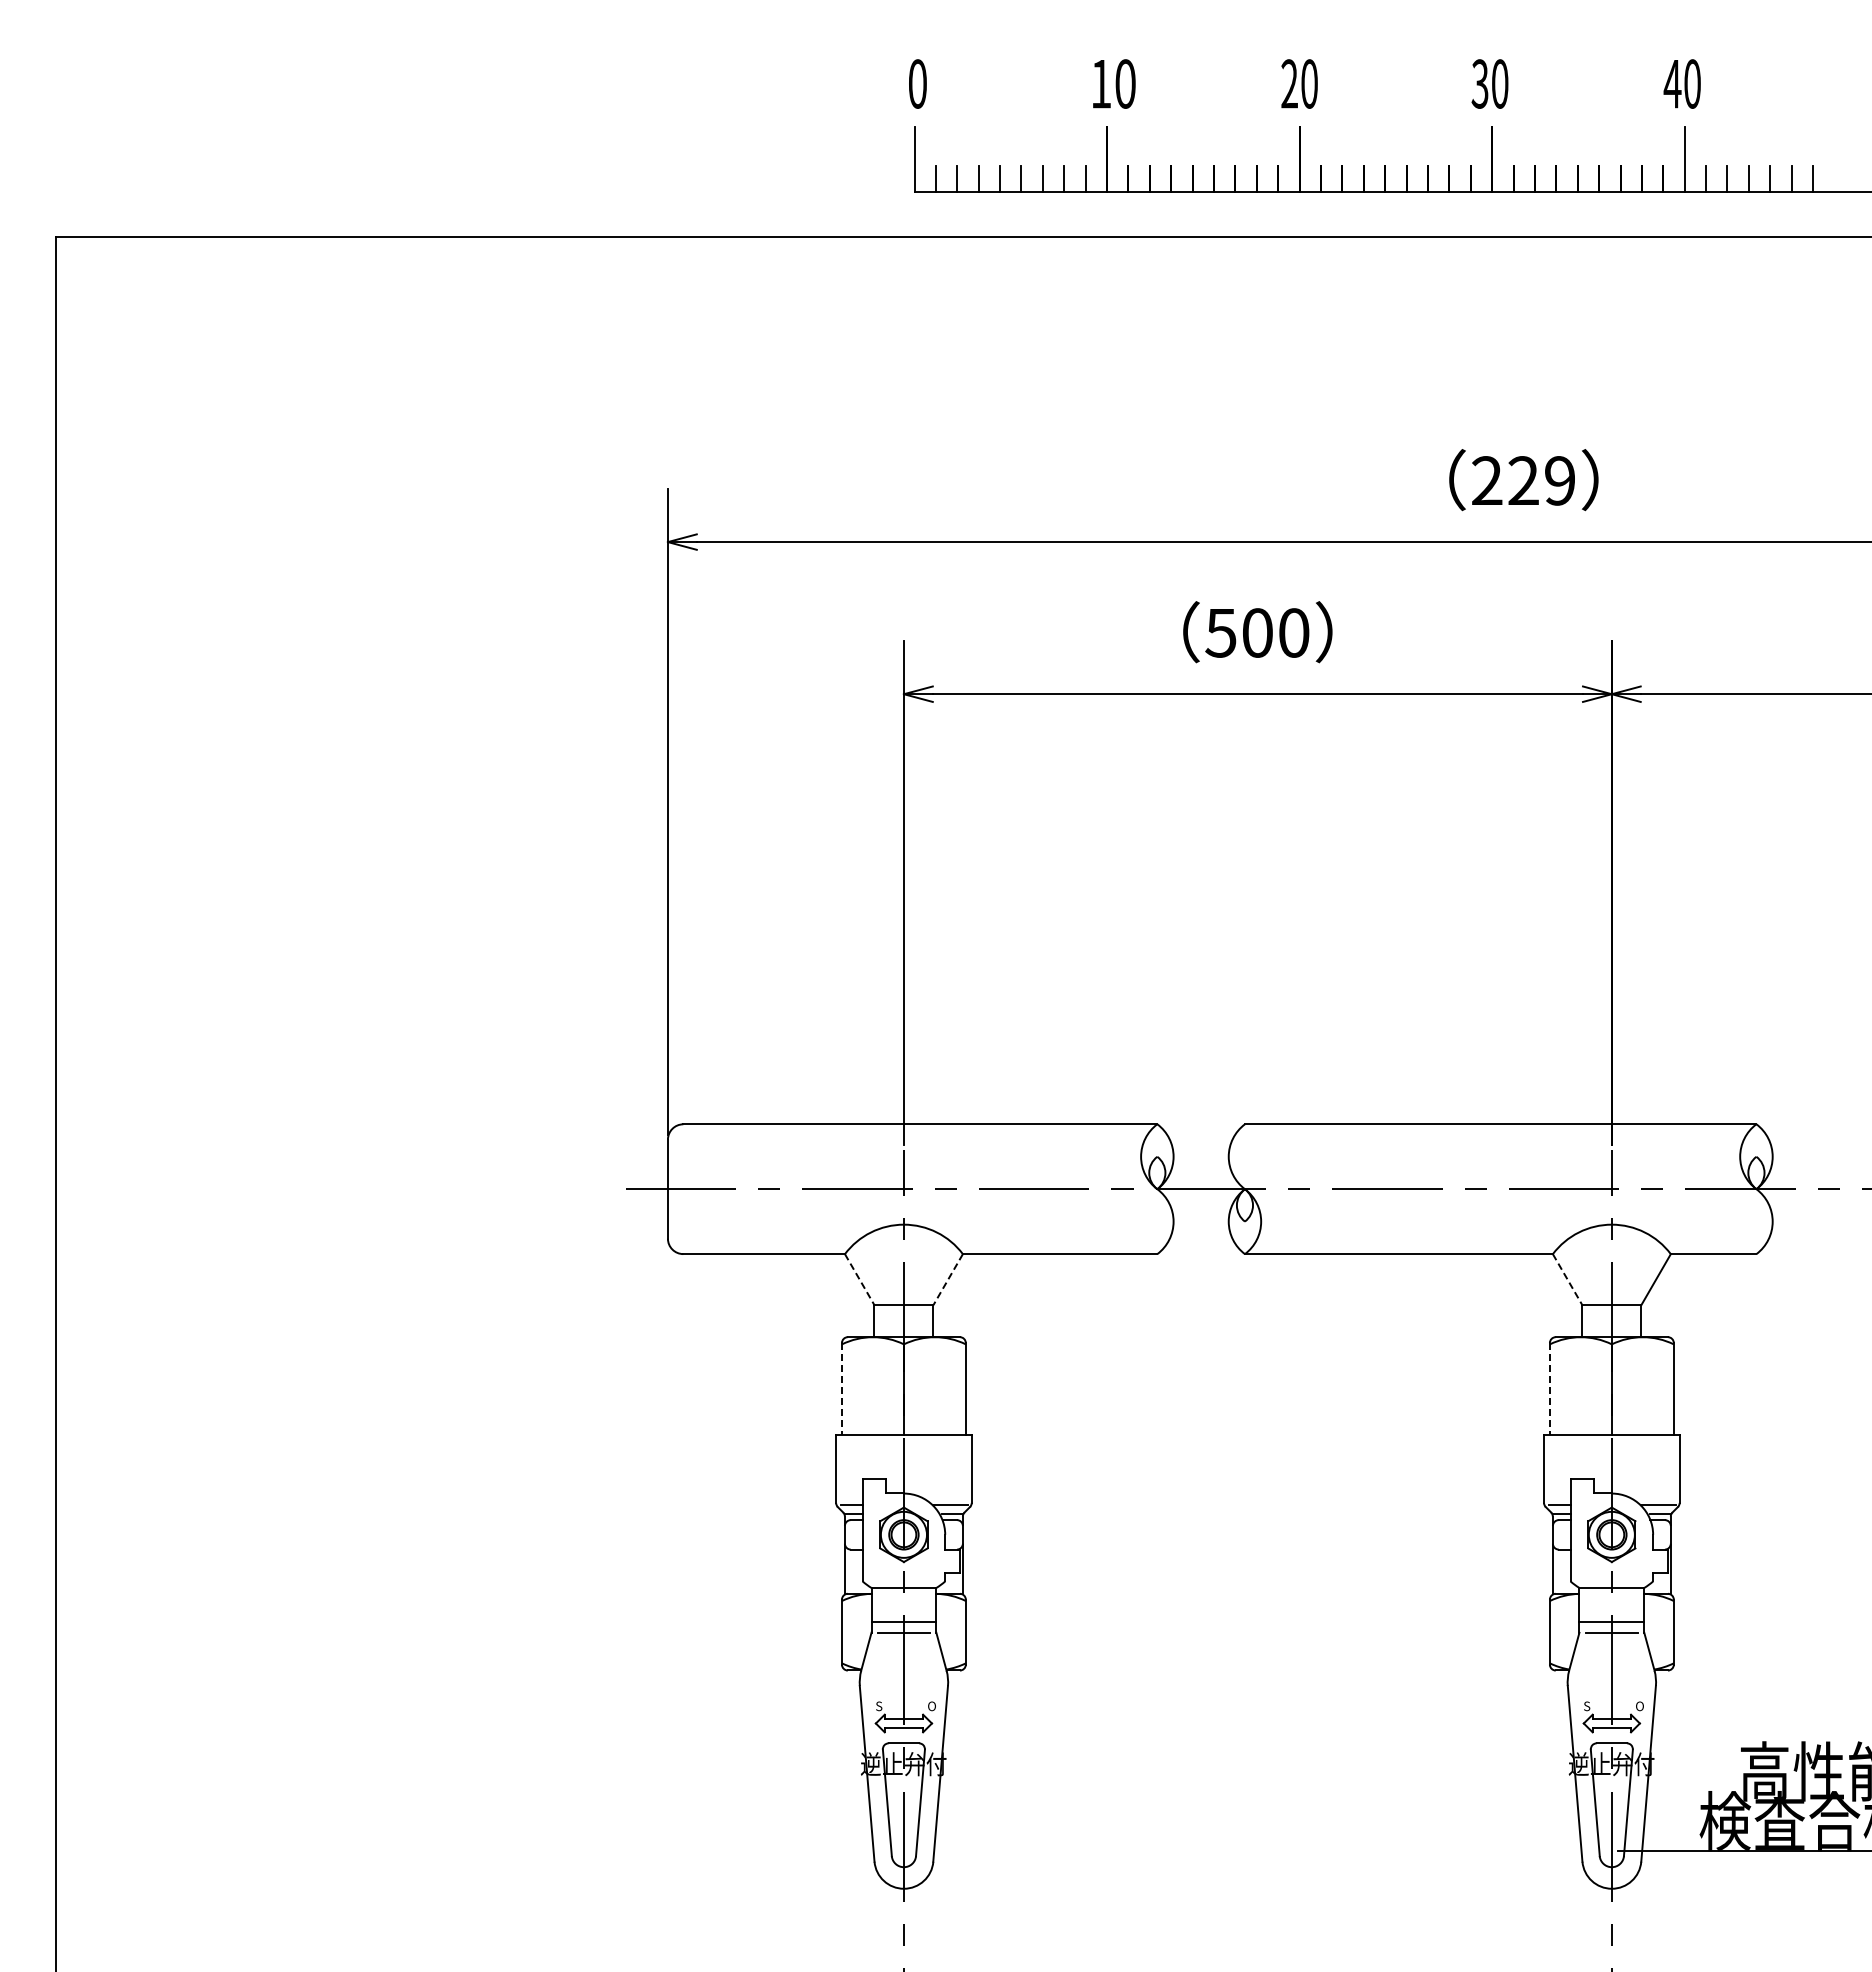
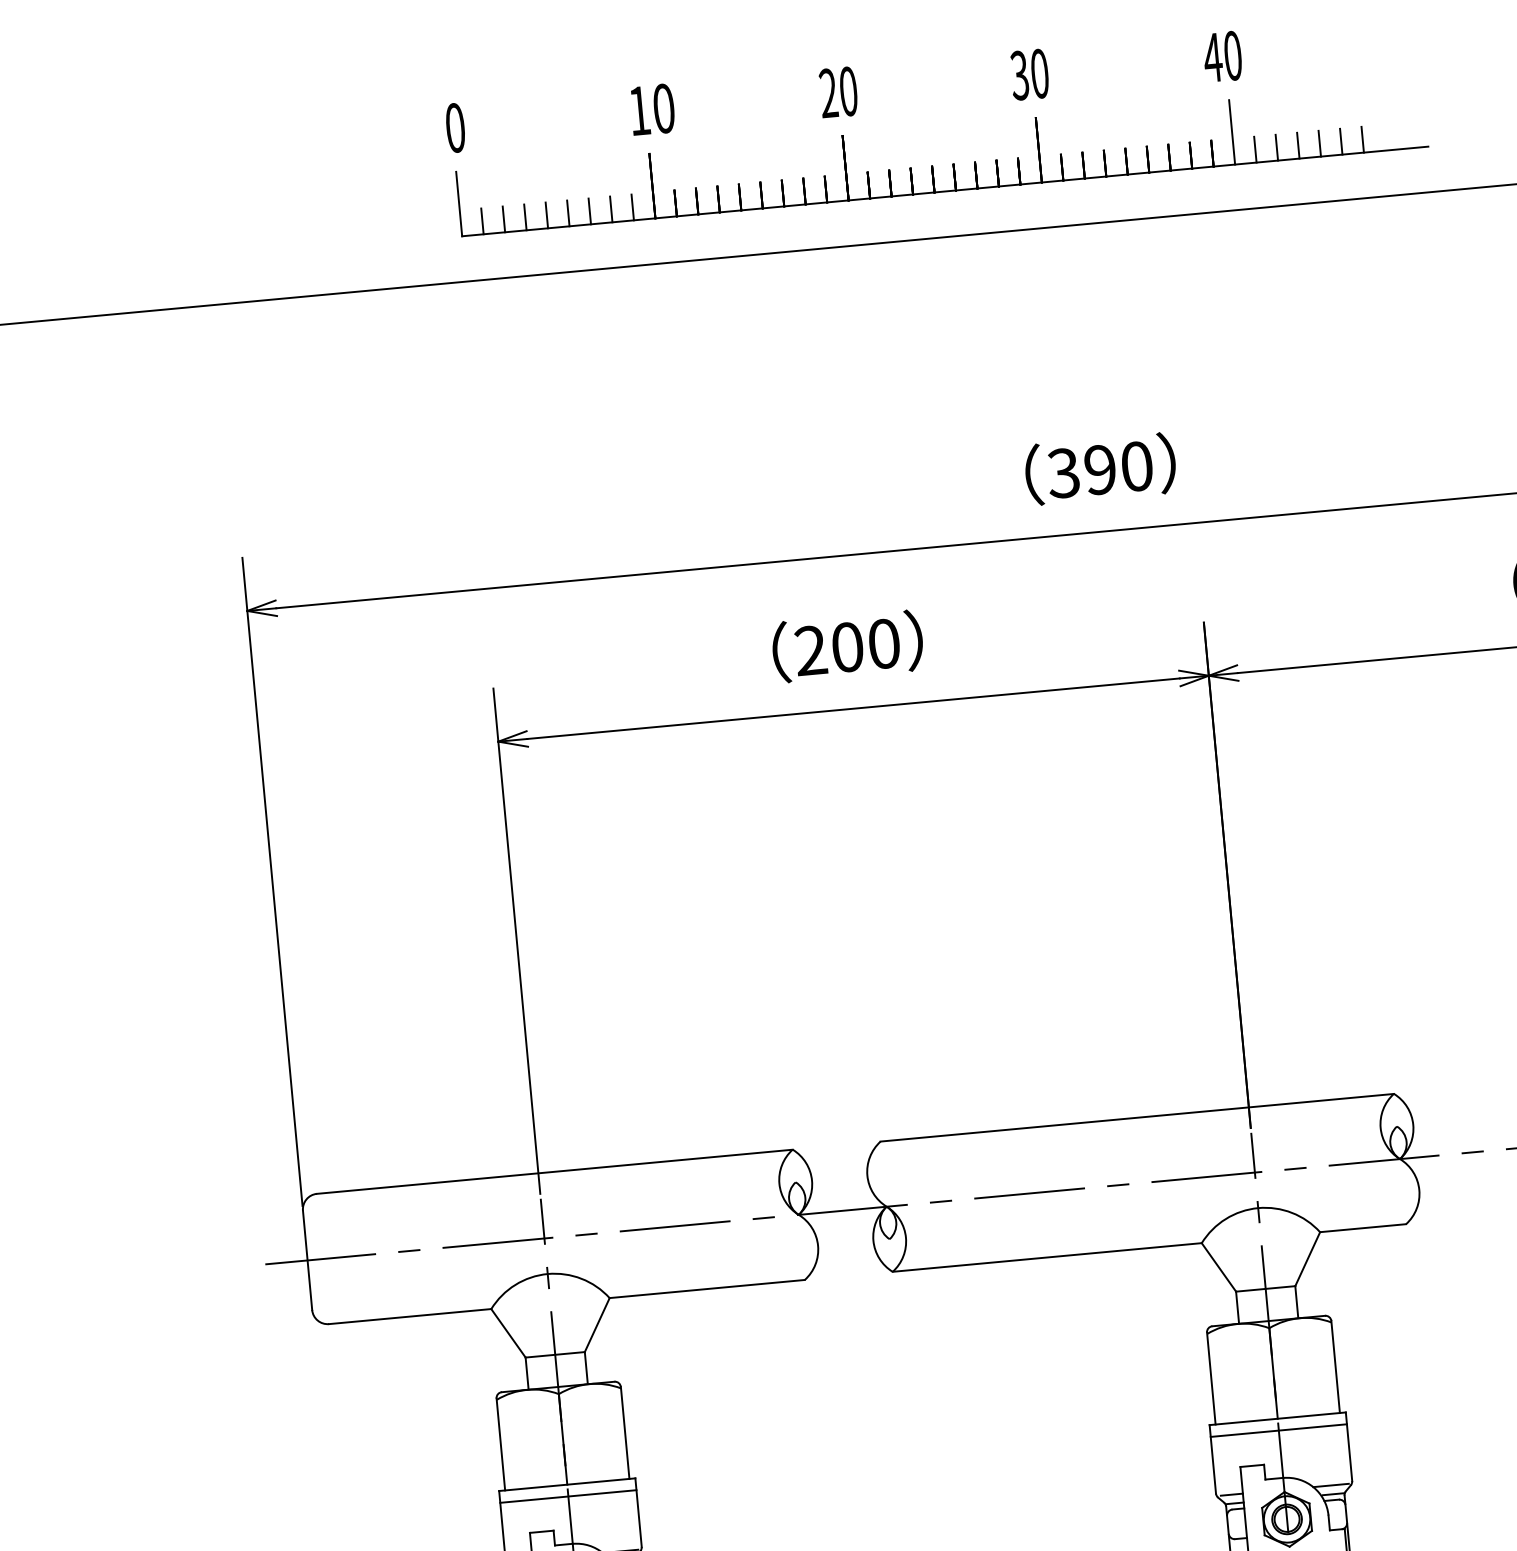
text: (1523, 480) -> (1100, 469), 229 -> 390
text: (1220, 632) -> (810, 650), 500 -> 200
line: (859, 1280) -> (508, 1334), dashed -> solid
line: (947, 1280) -> (596, 1326), dashed -> solid
line: (1567, 1280) -> (1218, 1268), dashed -> solid
line: (842, 1388) -> (501, 1444), dashed -> solid
line: (1549, 1388) -> (1210, 1378), dashed -> solid
line: (903, 1446) -> (567, 1496), added
line: (1611, 1446) -> (1278, 1430), added

